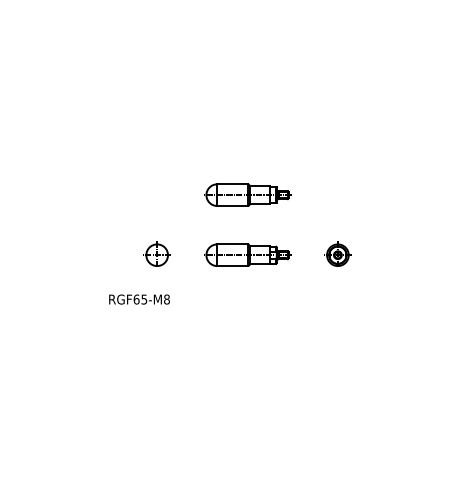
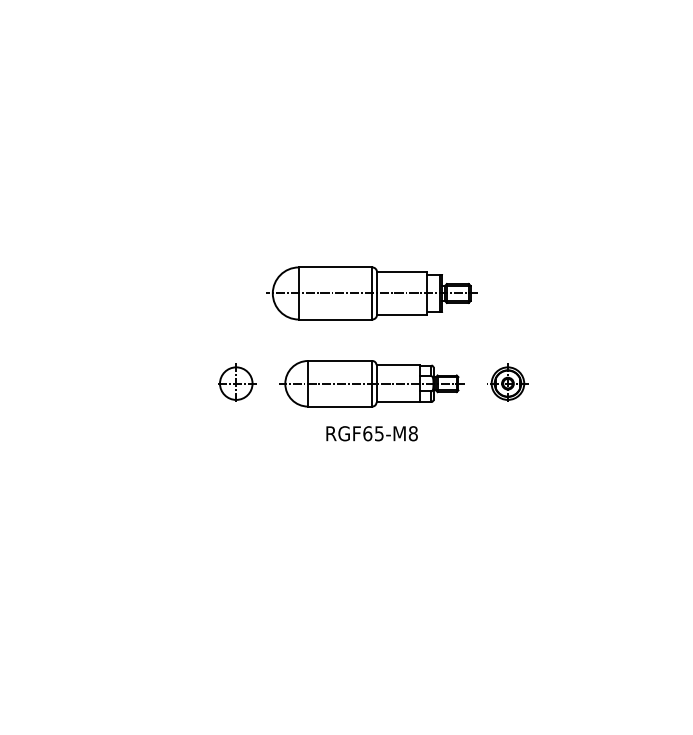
part: (247, 194) -> (372, 292), size x1.6
part: (247, 254) -> (372, 382), size x1.4
text: (139, 299) -> (372, 433), moved

